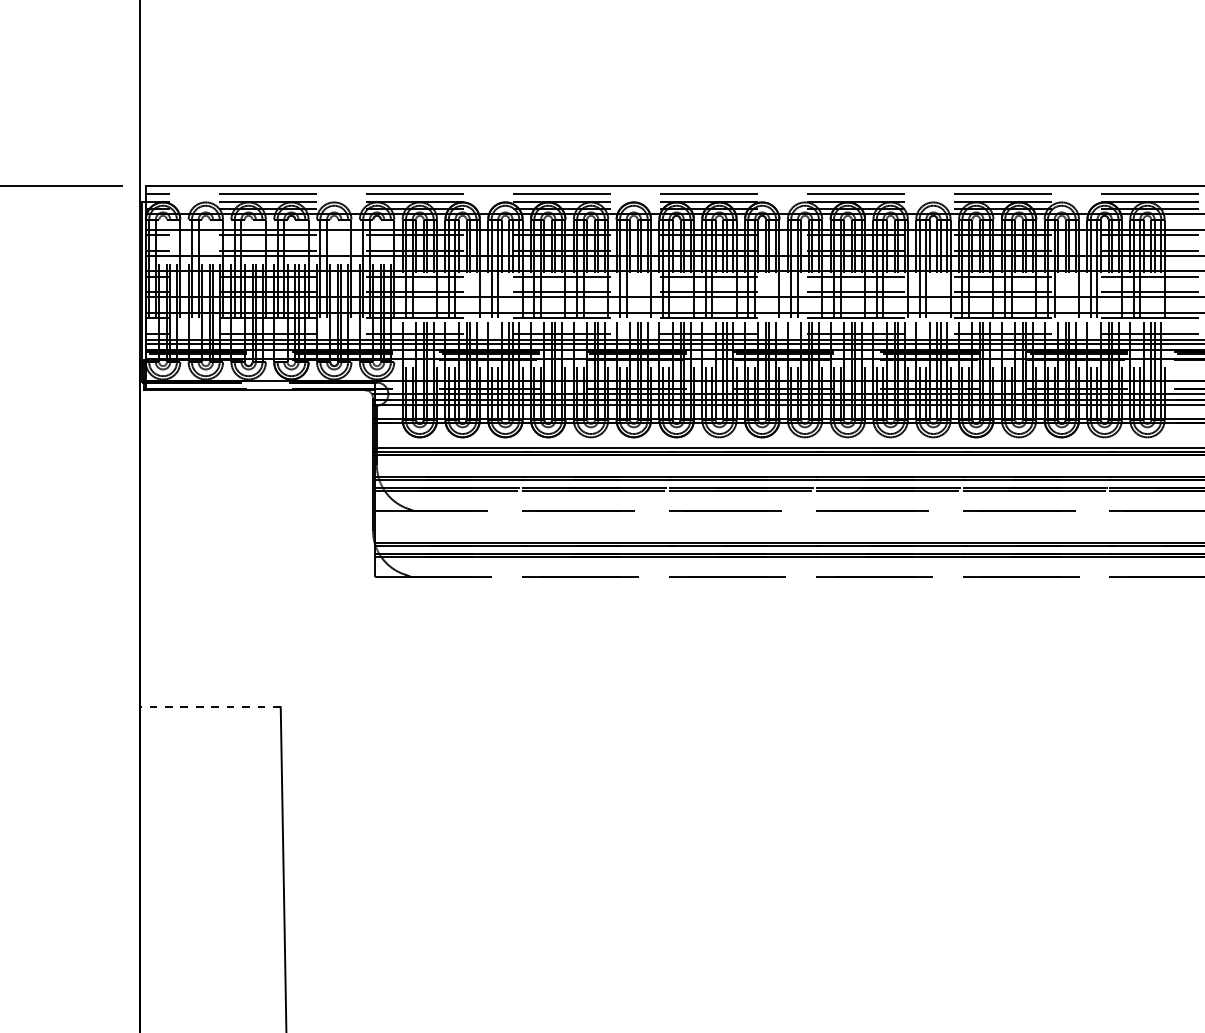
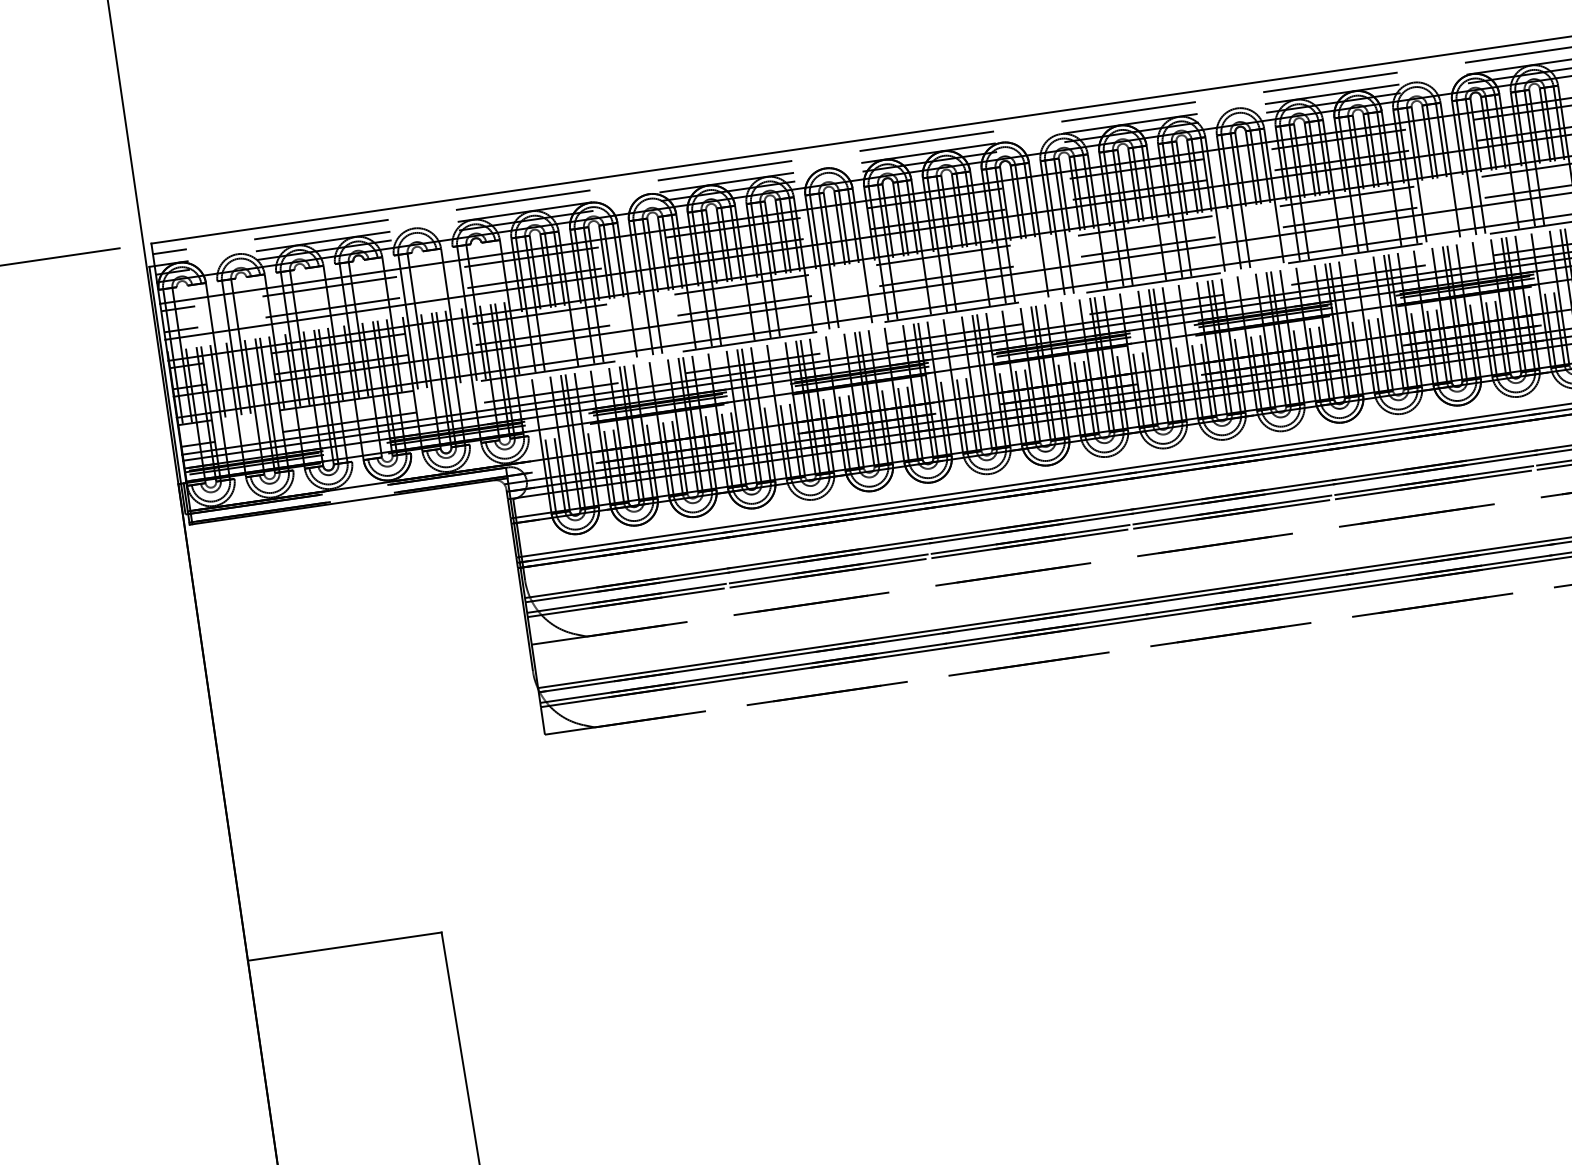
line: (210, 707) -> (345, 947), dashed -> solid

